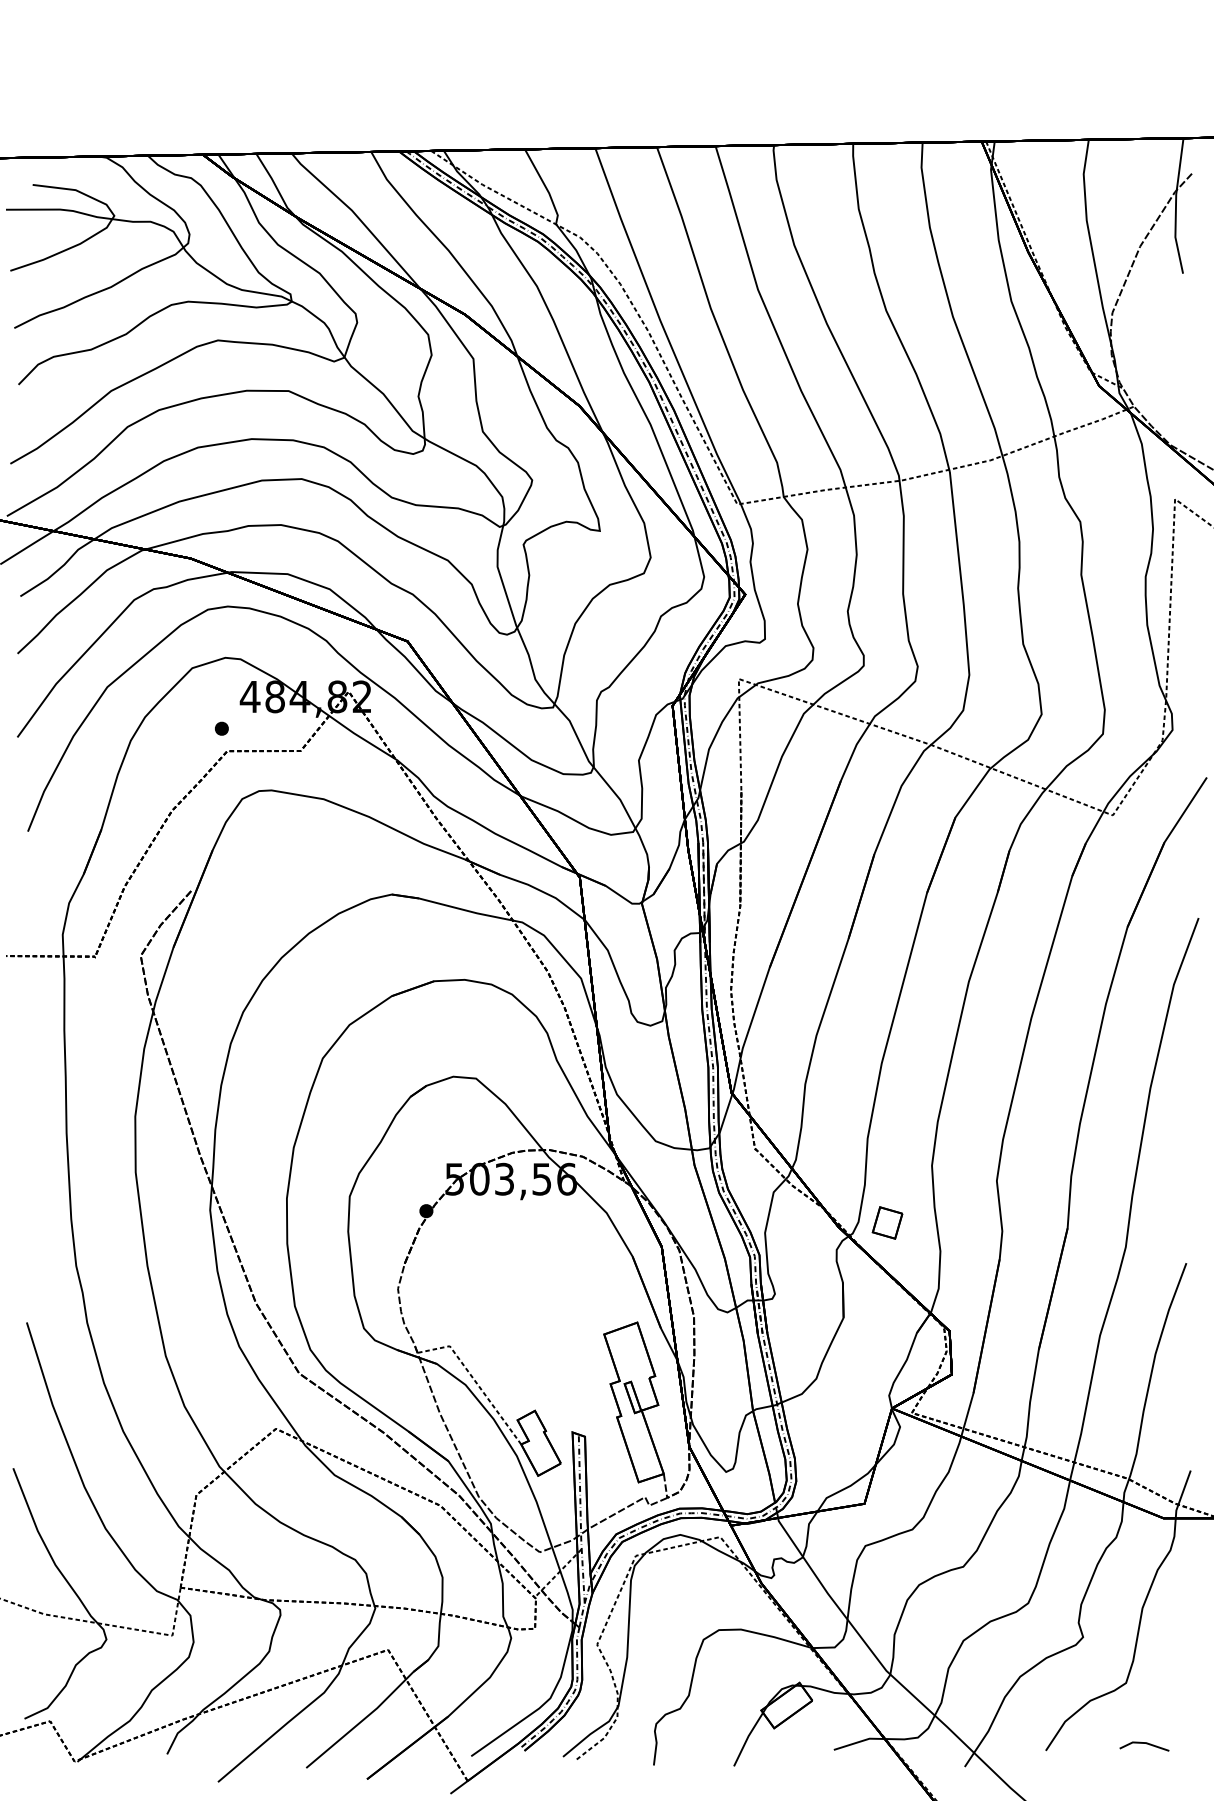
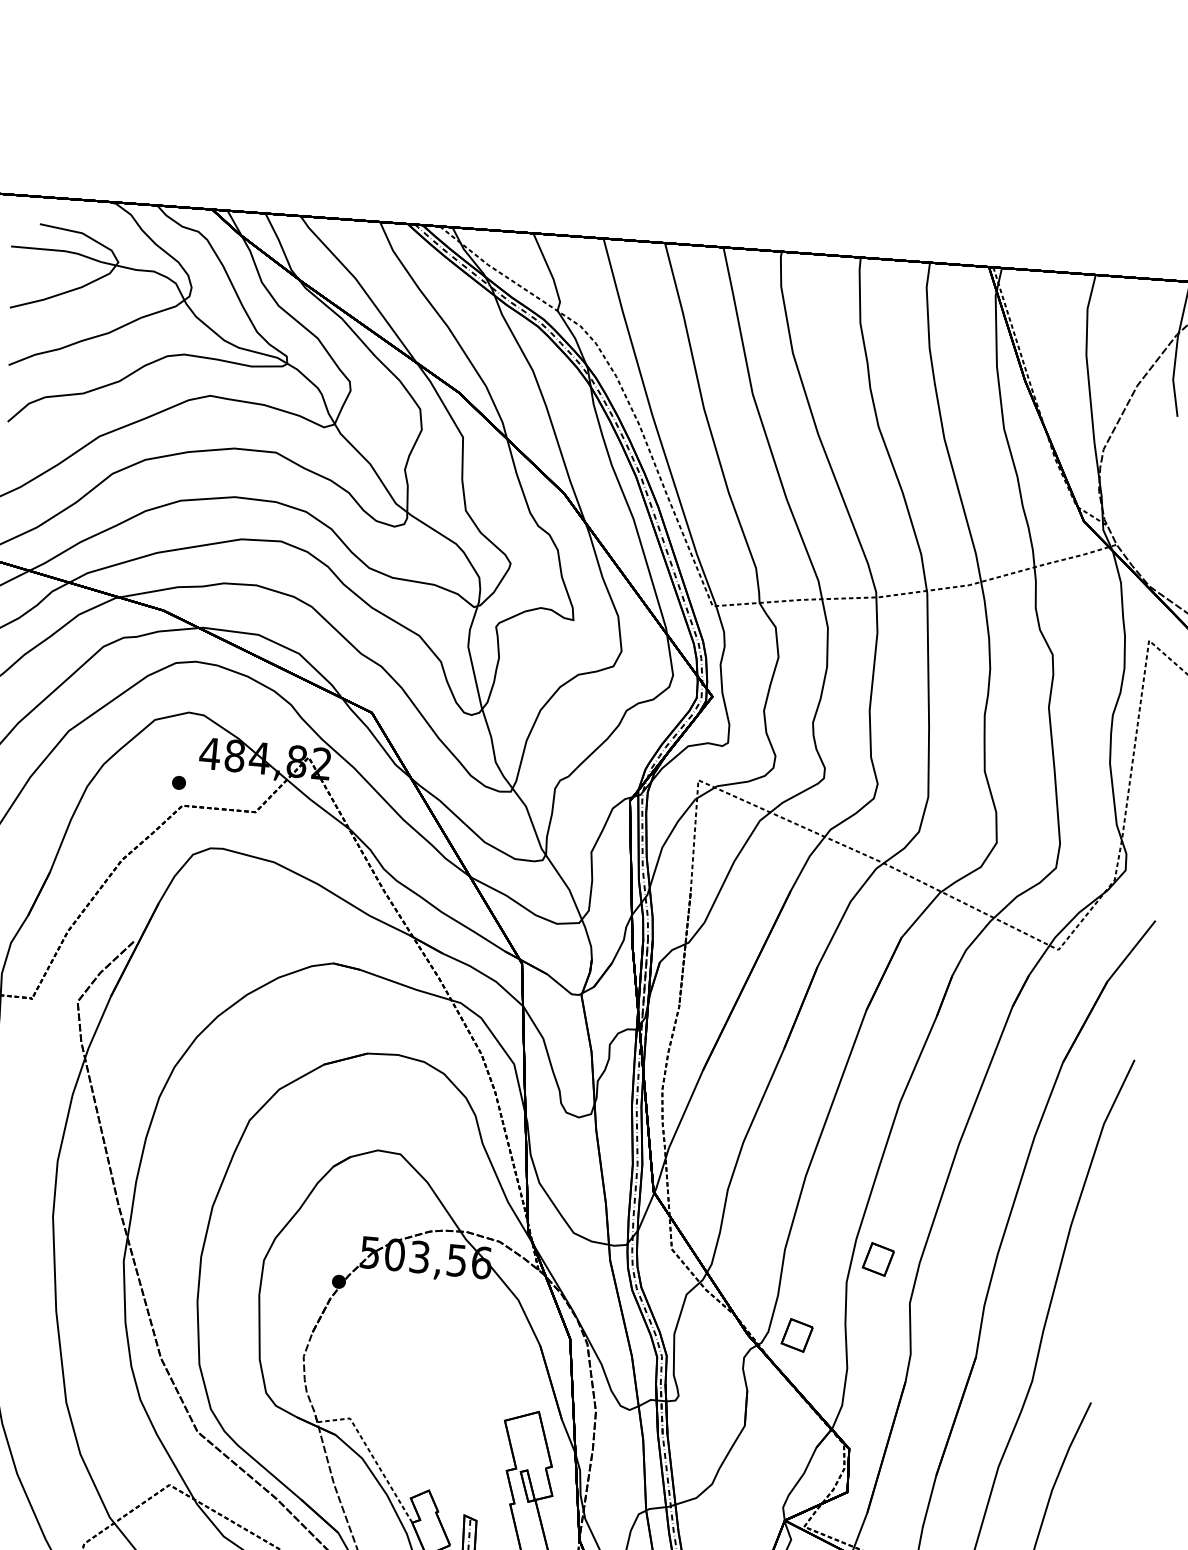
part: (961, 1139) -> (878, 1258), added

